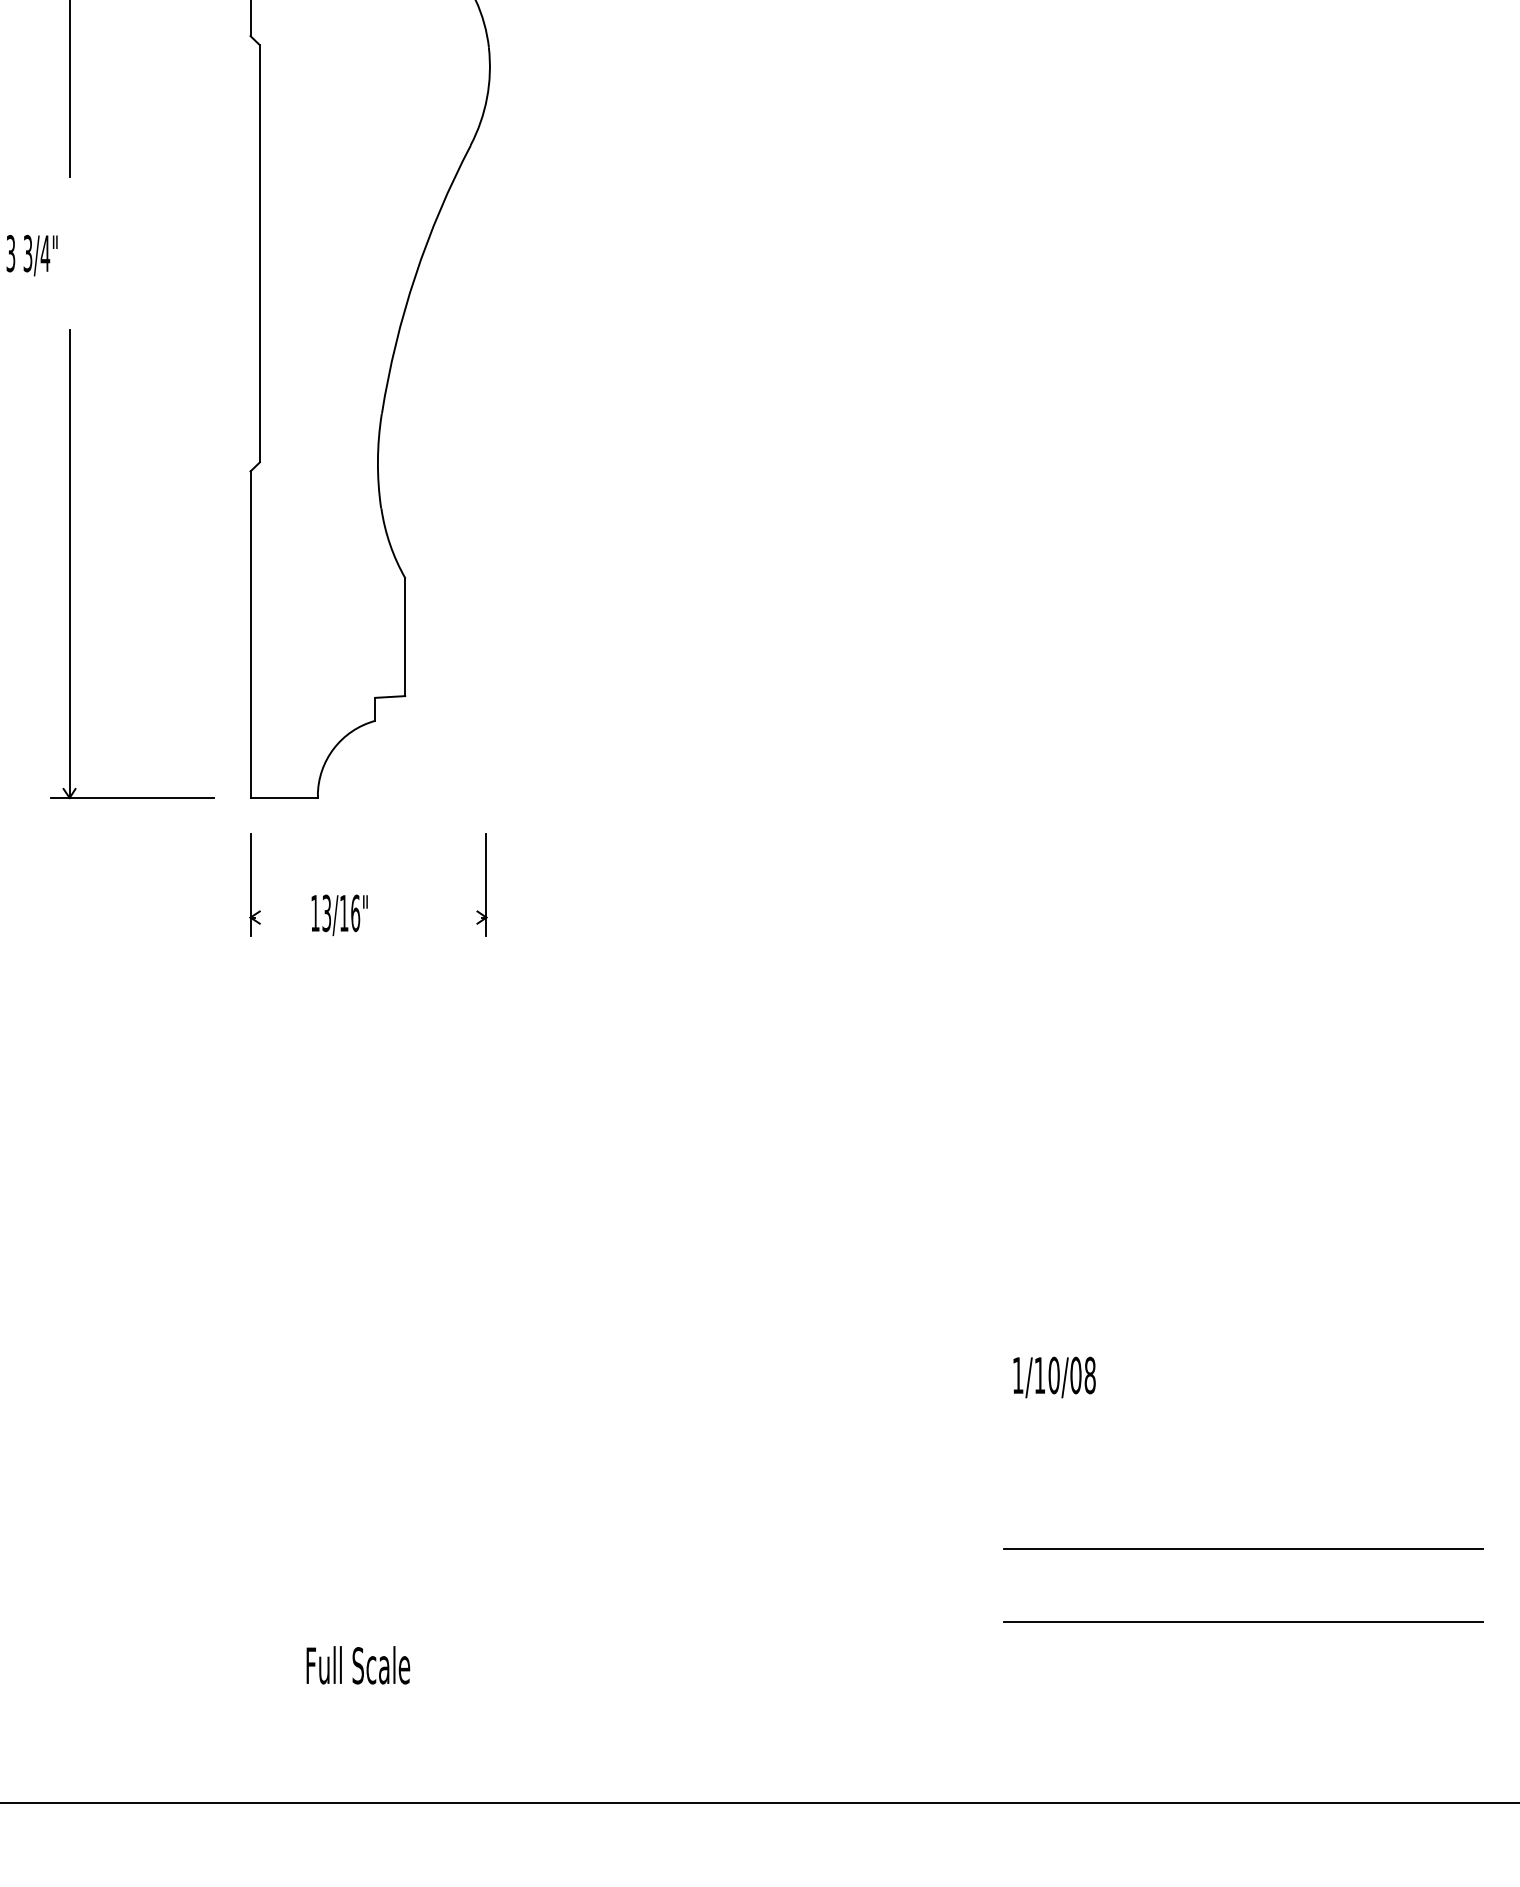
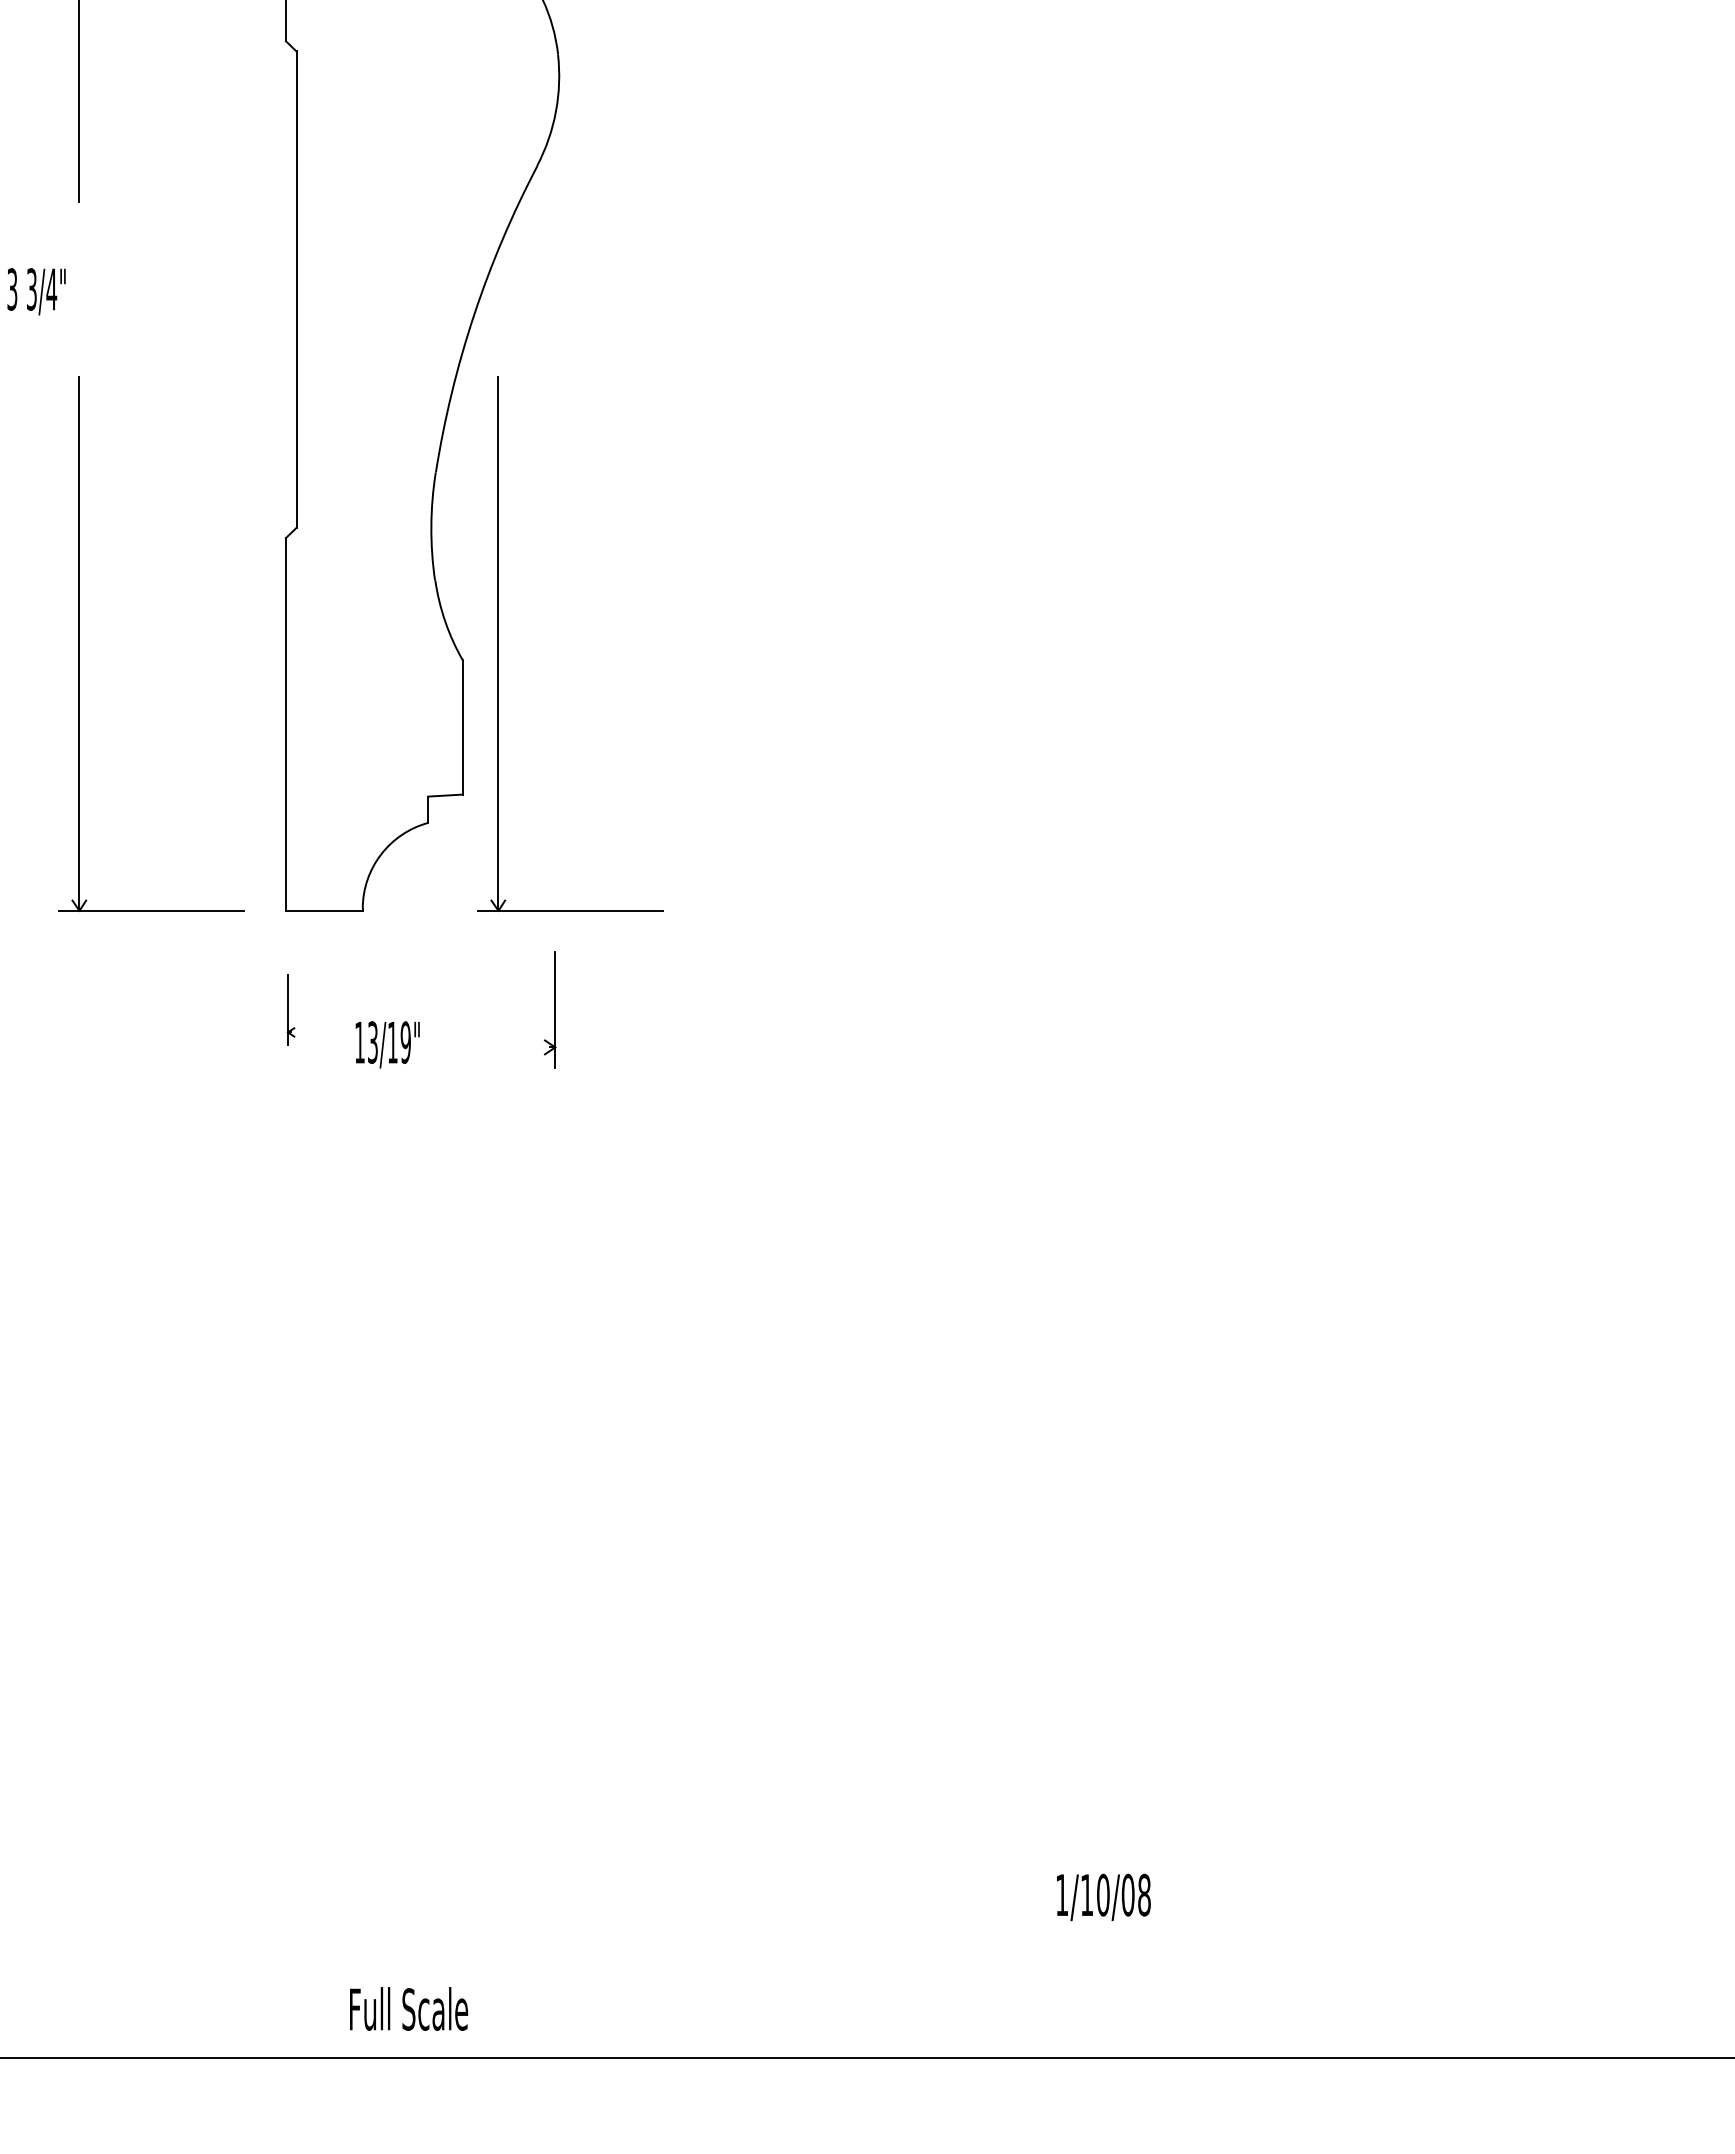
part: (436, 563) -> (498, 643), added
part: (254, 884) -> (290, 1009), size x0.6
text: (355, 913) -> (405, 1042), 13/16" -> 13/19"
text: (1054, 1377) -> (1103, 1897), moved
line: (1243, 1549) -> (1419, 1768), removed
line: (1243, 1621) -> (1419, 1851), removed
text: (358, 1664) -> (409, 2008), moved

